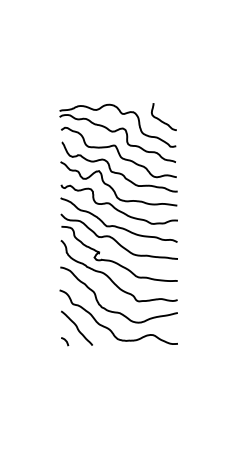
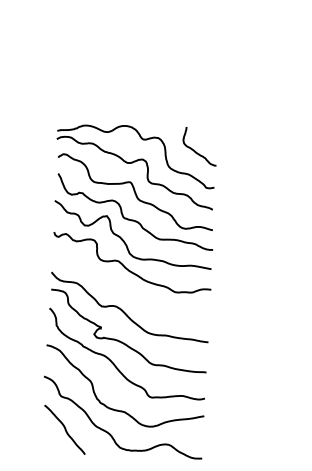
curve: (116, 225) -> (126, 291), removed
curve: (65, 341) -> (48, 447), removed

